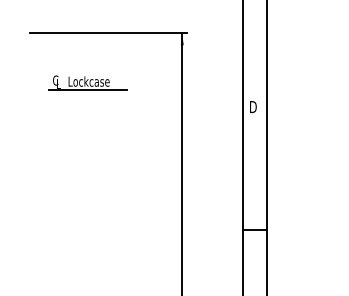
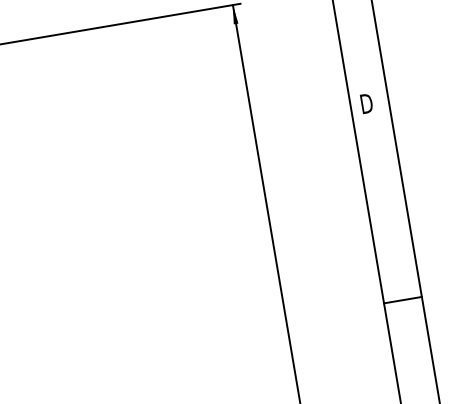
part: (87, 82) -> (94, 109), removed

